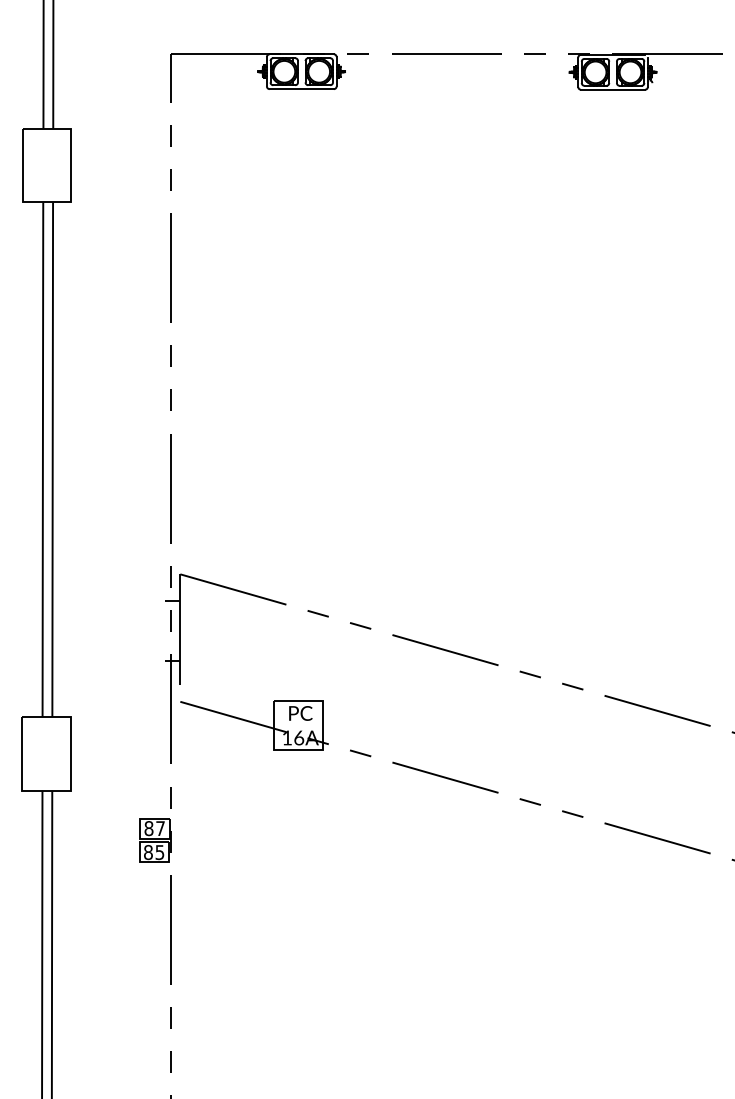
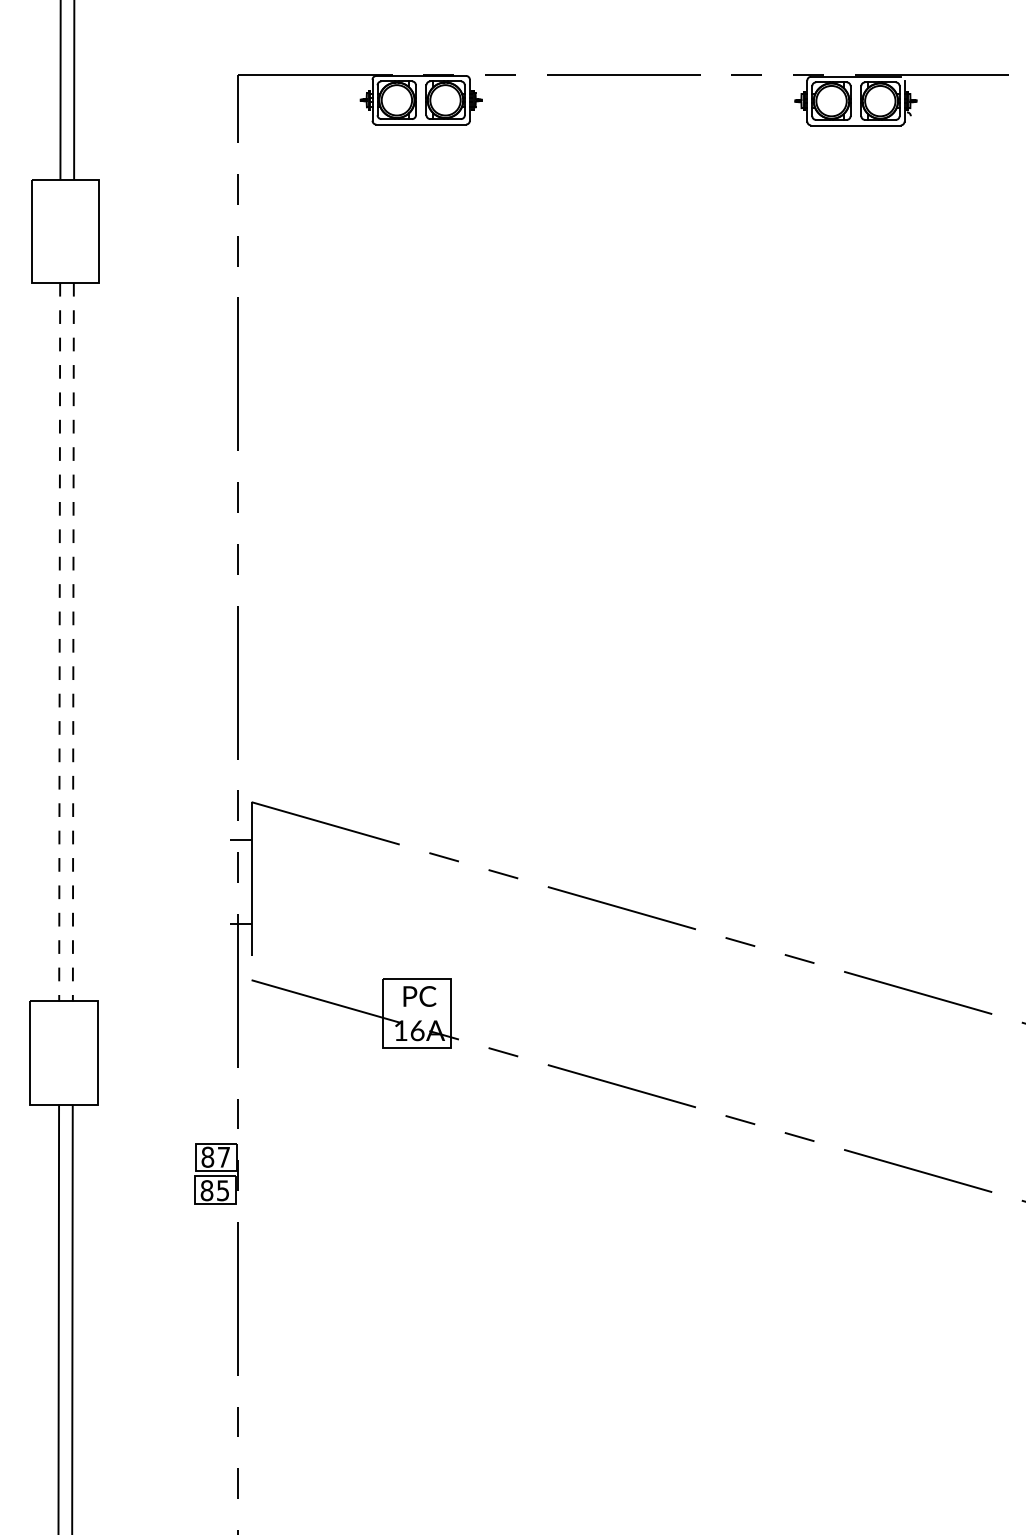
line: (42, 460) -> (59, 643), solid -> dashed
line: (52, 460) -> (73, 643), solid -> dashed

